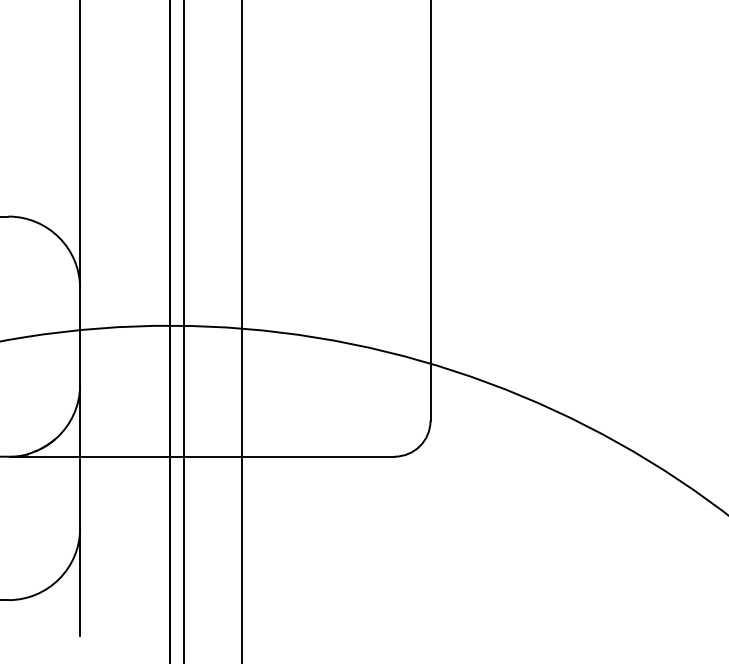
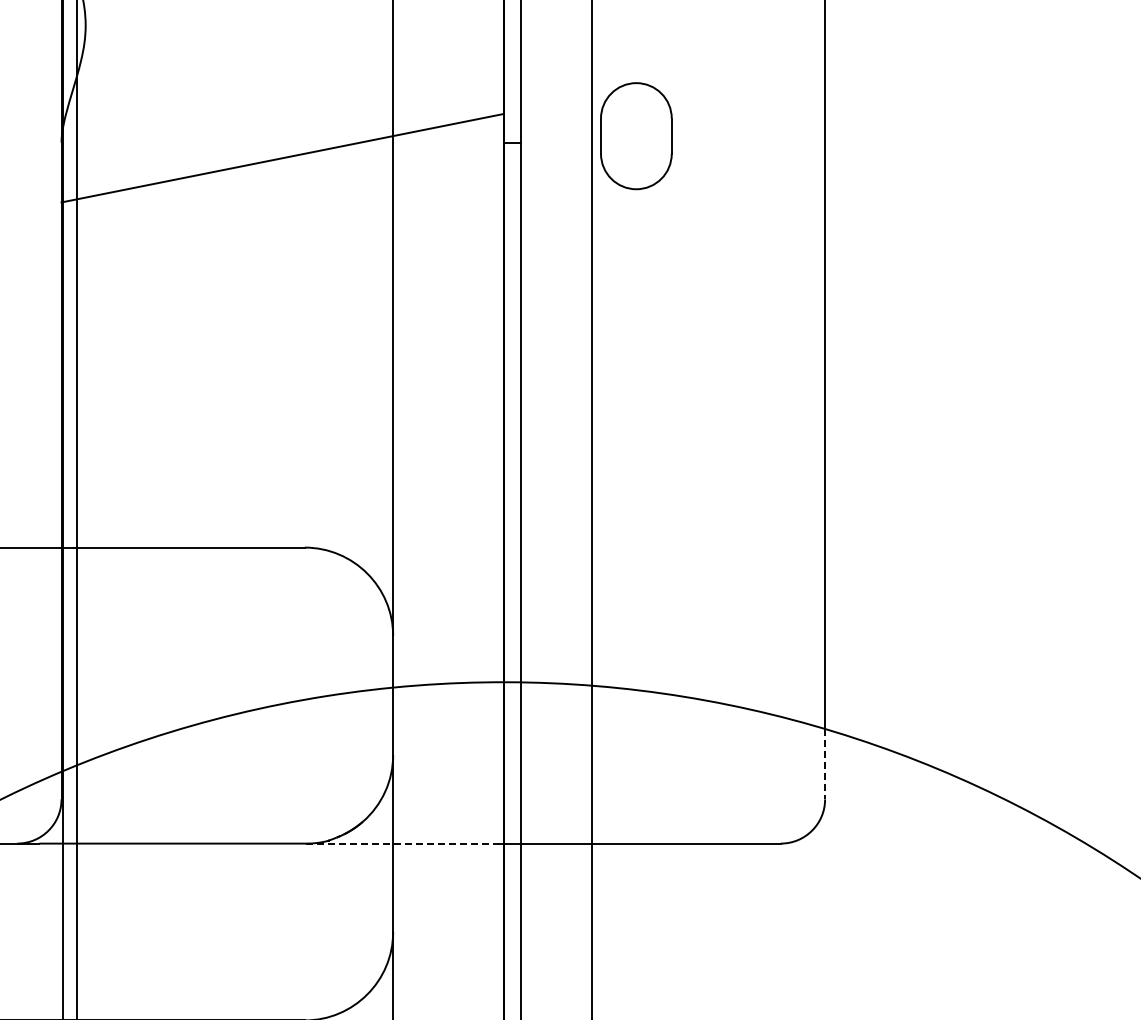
line: (430, 392) -> (825, 764), solid -> dashed
line: (88, 456) -> (403, 843), solid -> dashed

